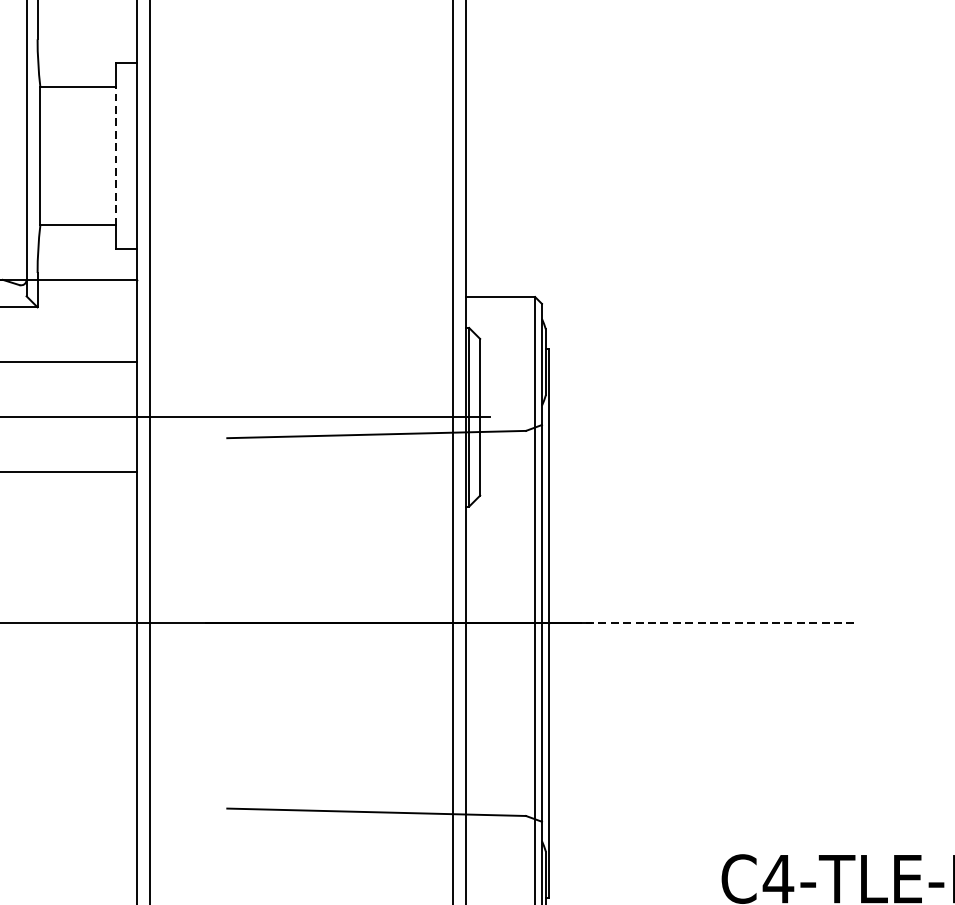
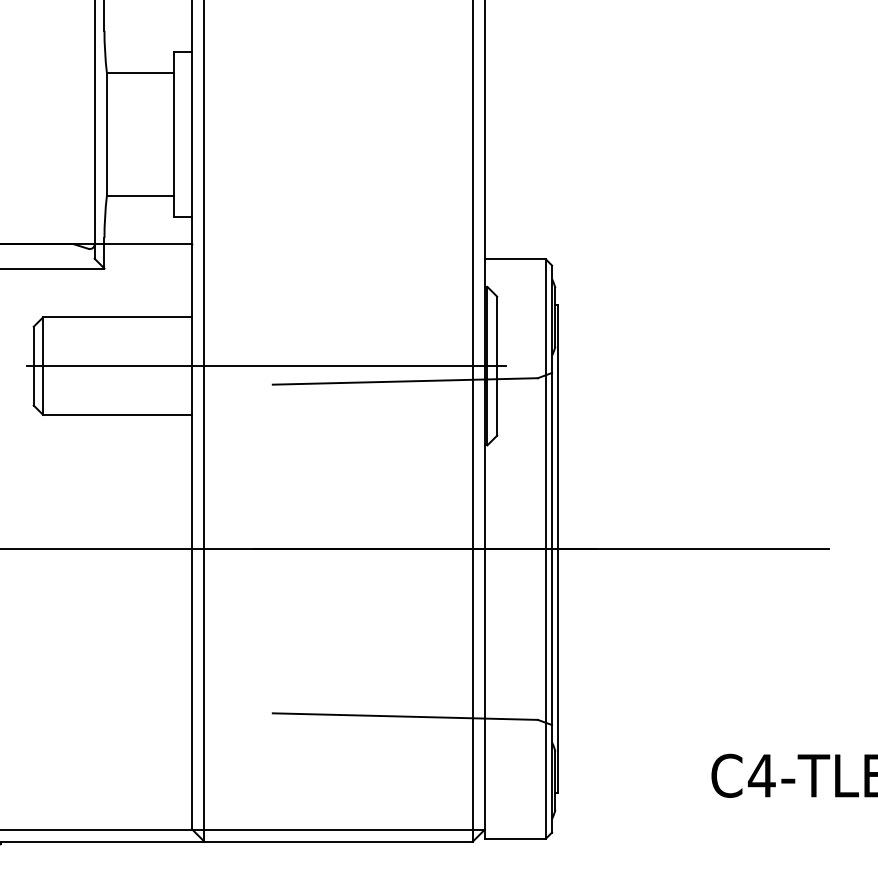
line: (116, 155) -> (174, 133), dashed -> solid
line: (701, 623) -> (693, 549), dashed -> solid

